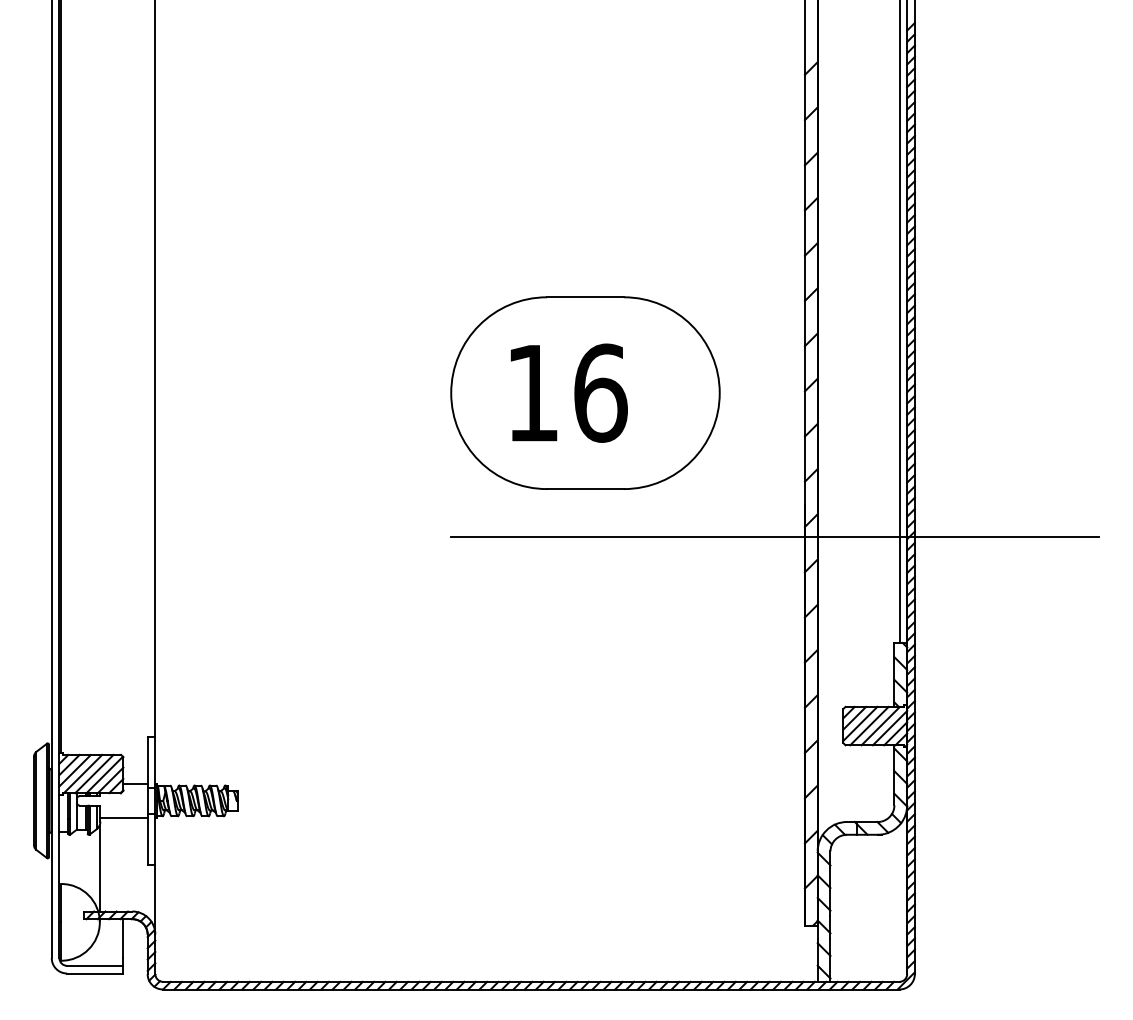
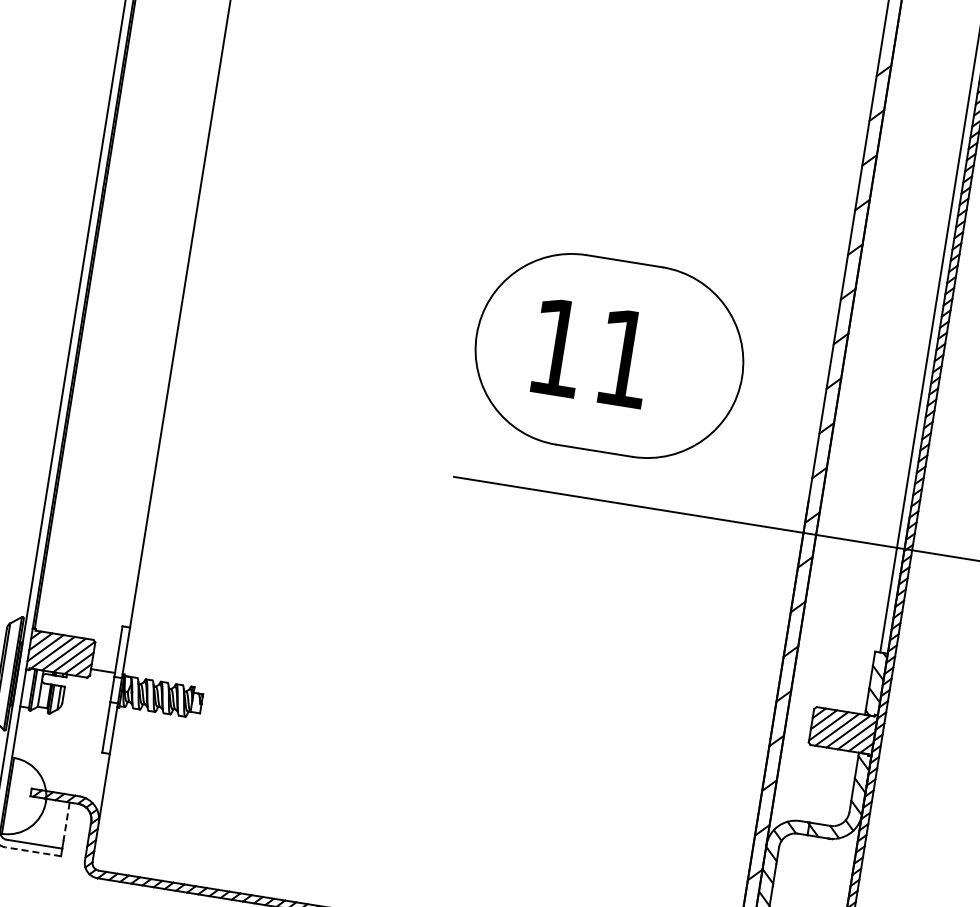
text: (600, 392) -> (624, 357), 16 -> 11
line: (123, 817) -> (85, 702), removed
line: (99, 867) -> (54, 747), removed
line: (123, 939) -> (66, 822), solid -> dashed
line: (94, 973) -> (32, 851), solid -> dashed

